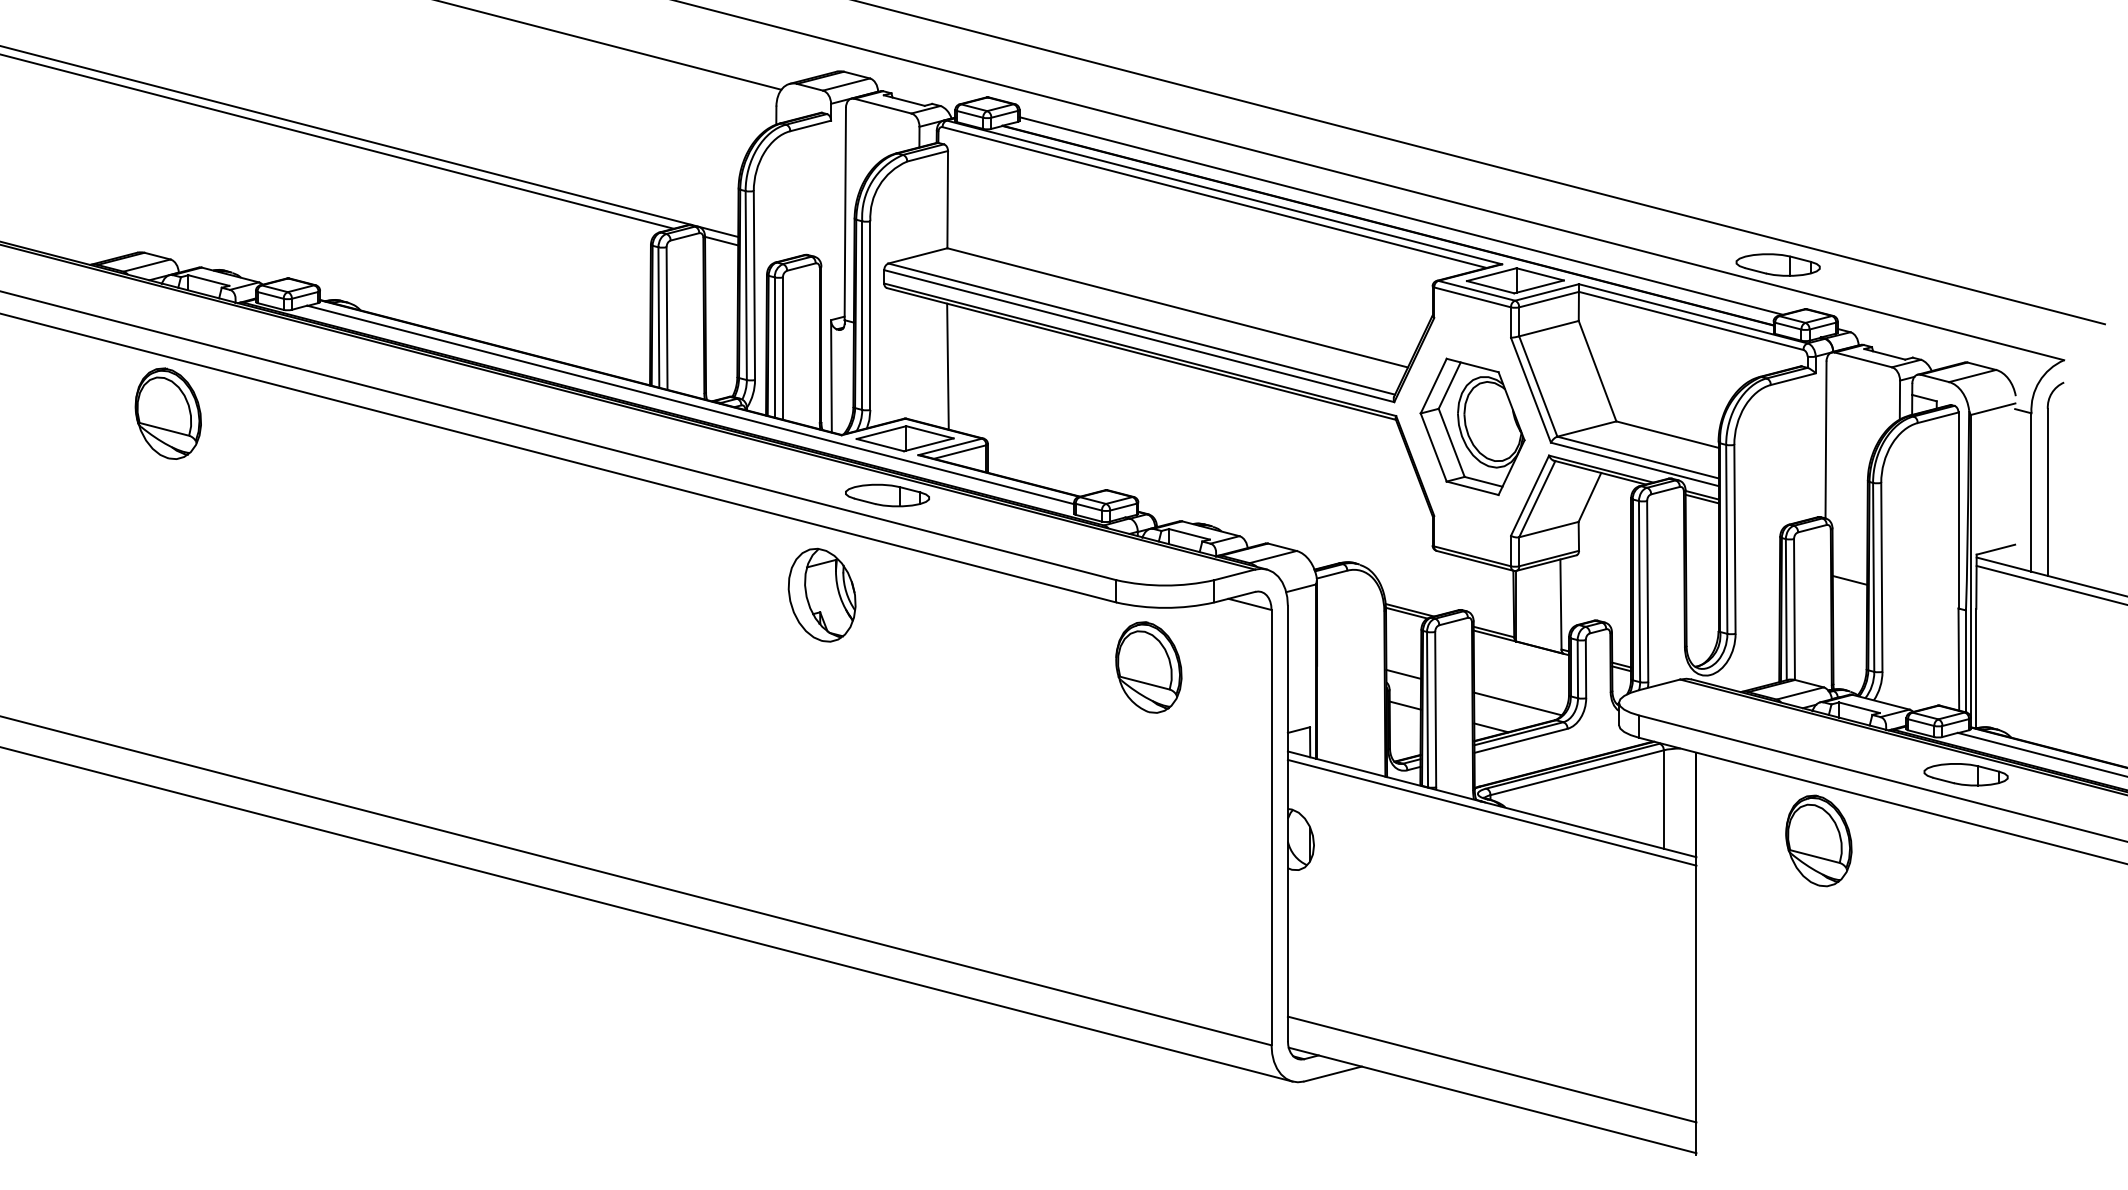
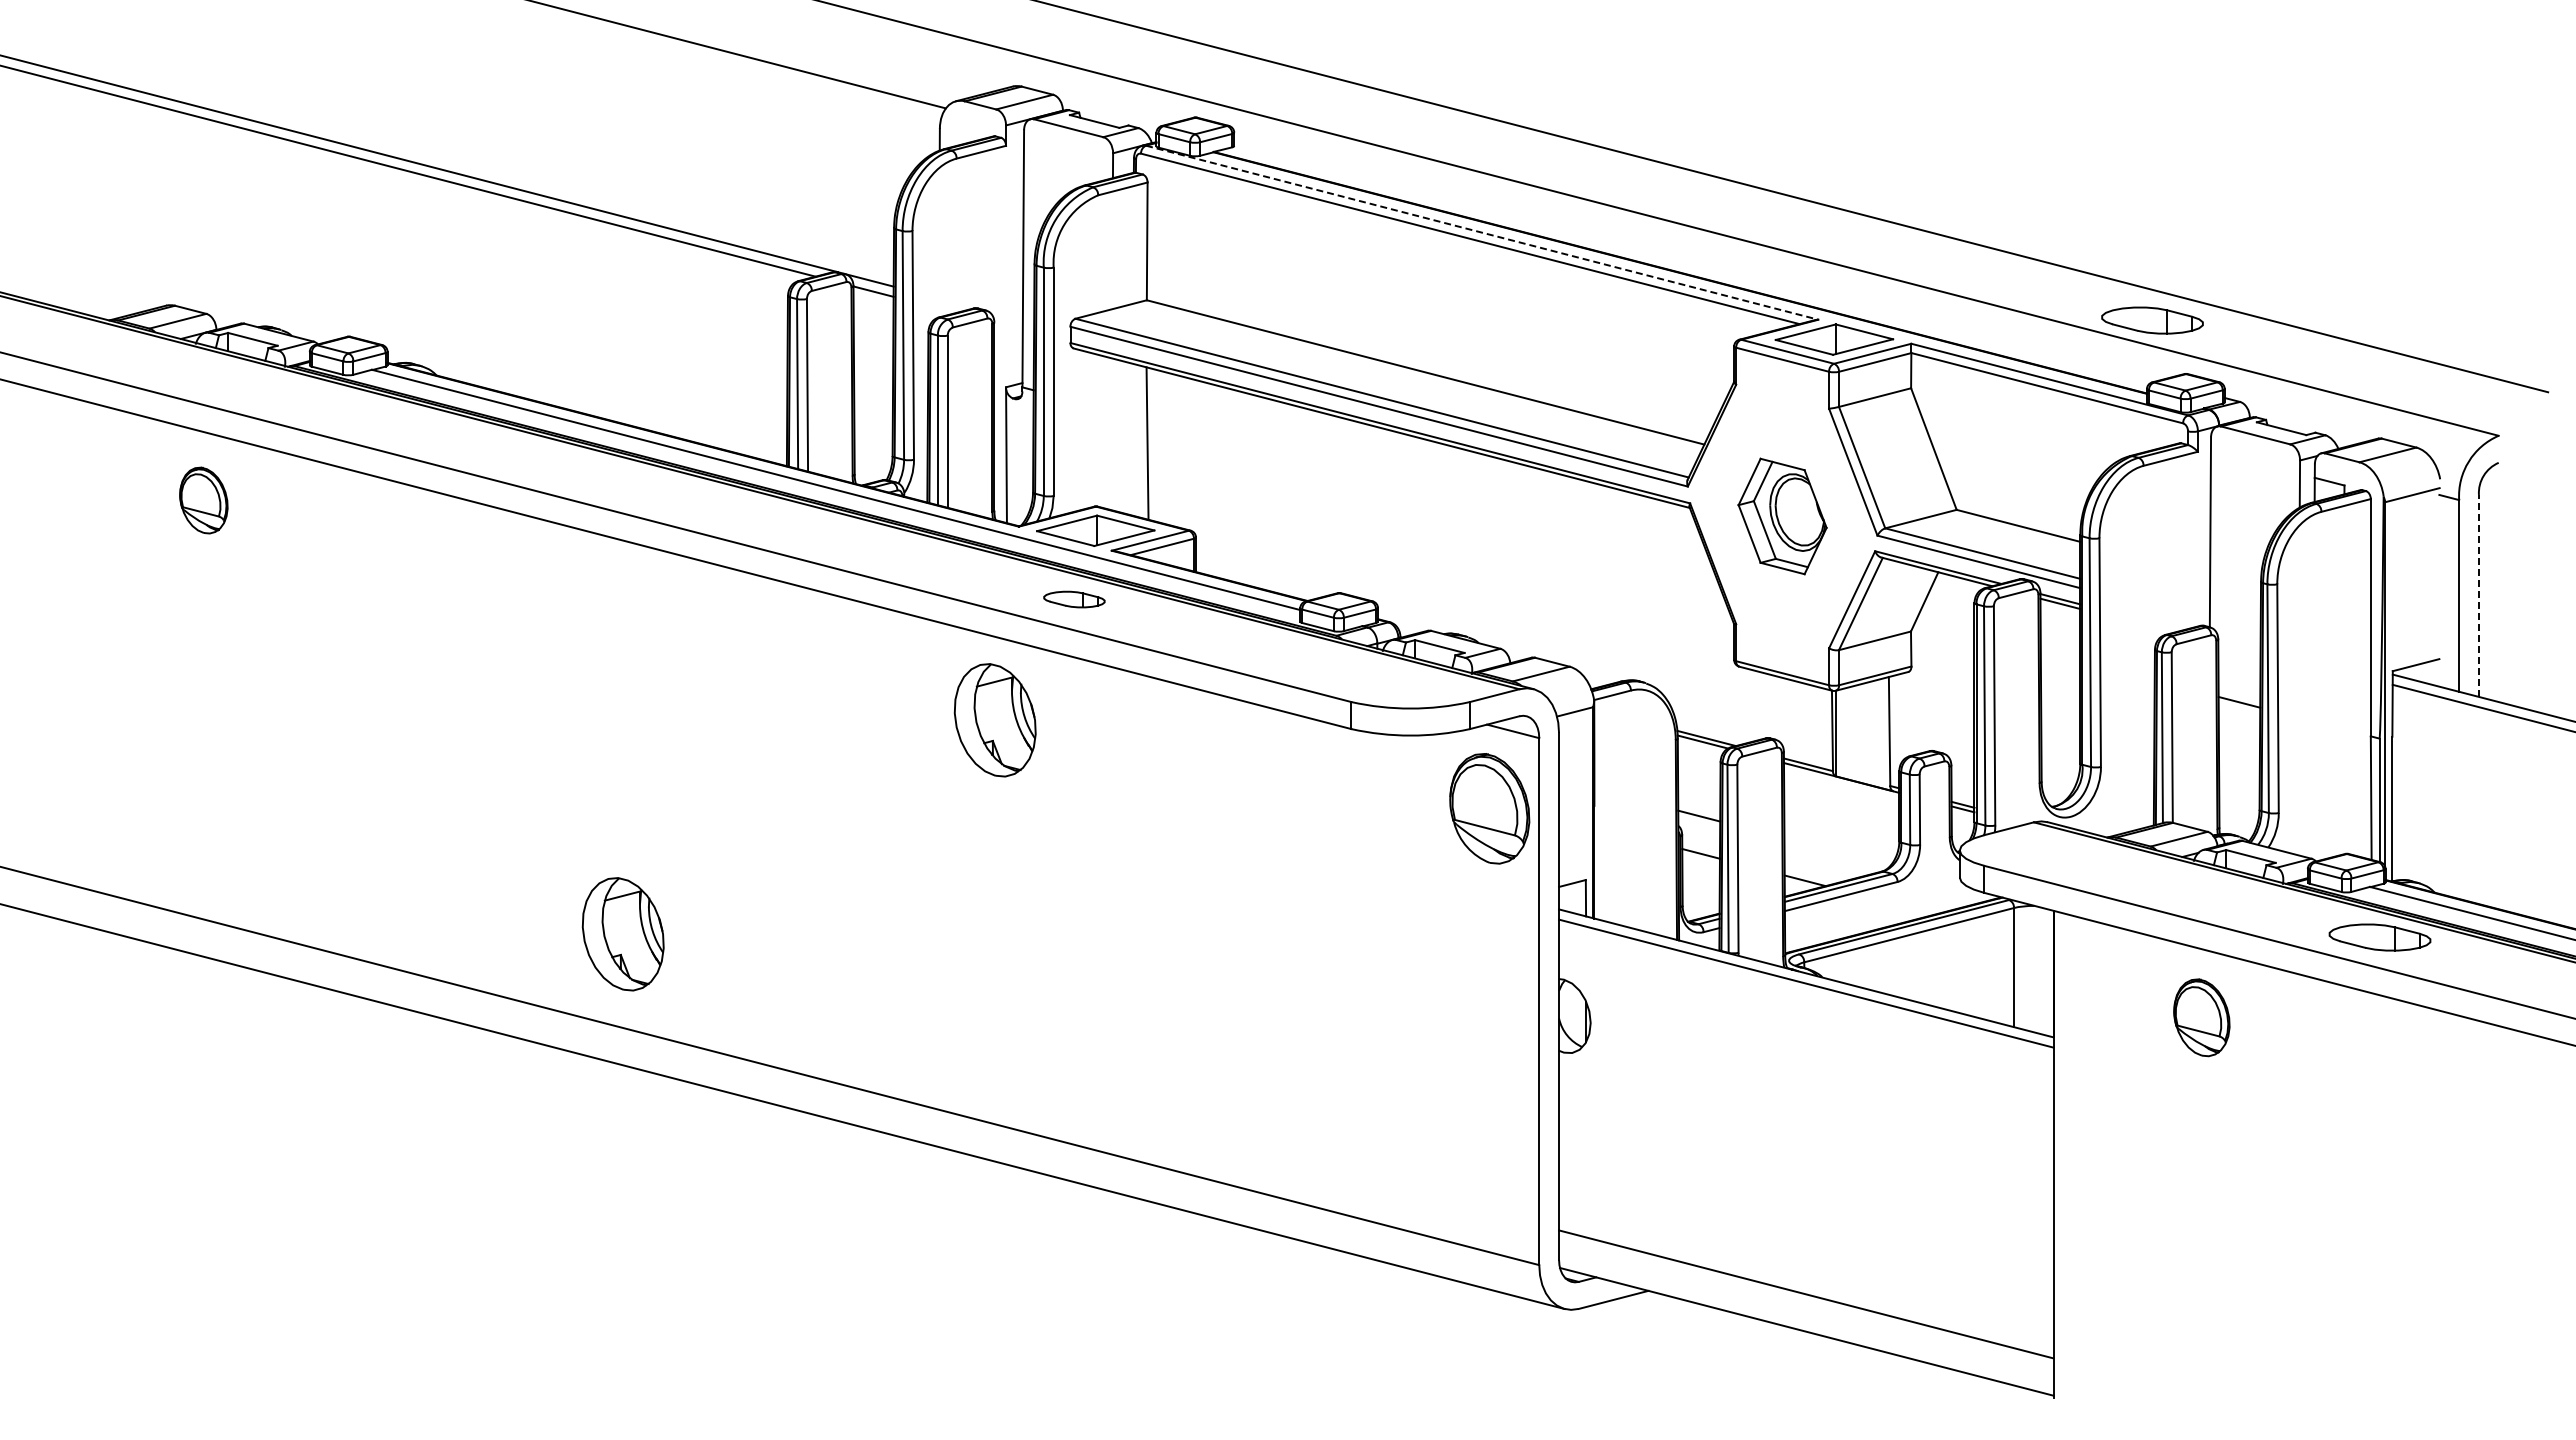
line: (1224, 192) -> (1482, 232), solid -> dashed
line: (1401, 215) -> (1696, 260), removed
part: (168, 413) -> (203, 500), size x0.6
part: (1472, 426) -> (1782, 516), size x0.7
line: (2047, 492) -> (2478, 595), solid -> dashed
part: (887, 495) -> (1074, 599), size x0.6
part: (1148, 667) -> (1489, 808), moved
line: (1517, 703) -> (1837, 851), removed
part: (514, 772) -> (622, 934), added
part: (1818, 840) -> (2201, 1017), size x0.7

